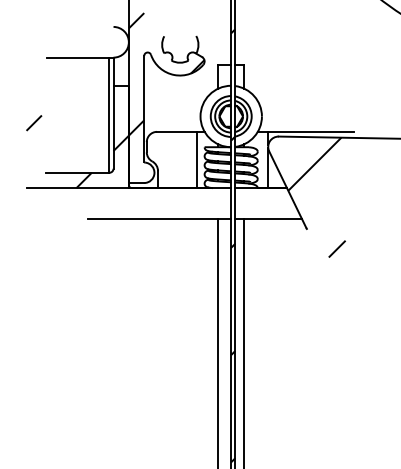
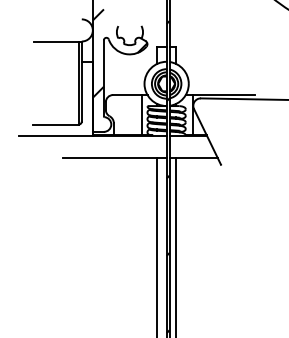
hatch: (77, 151) -> (55, 109), removed
hatch: (317, 197) -> (228, 142), removed

